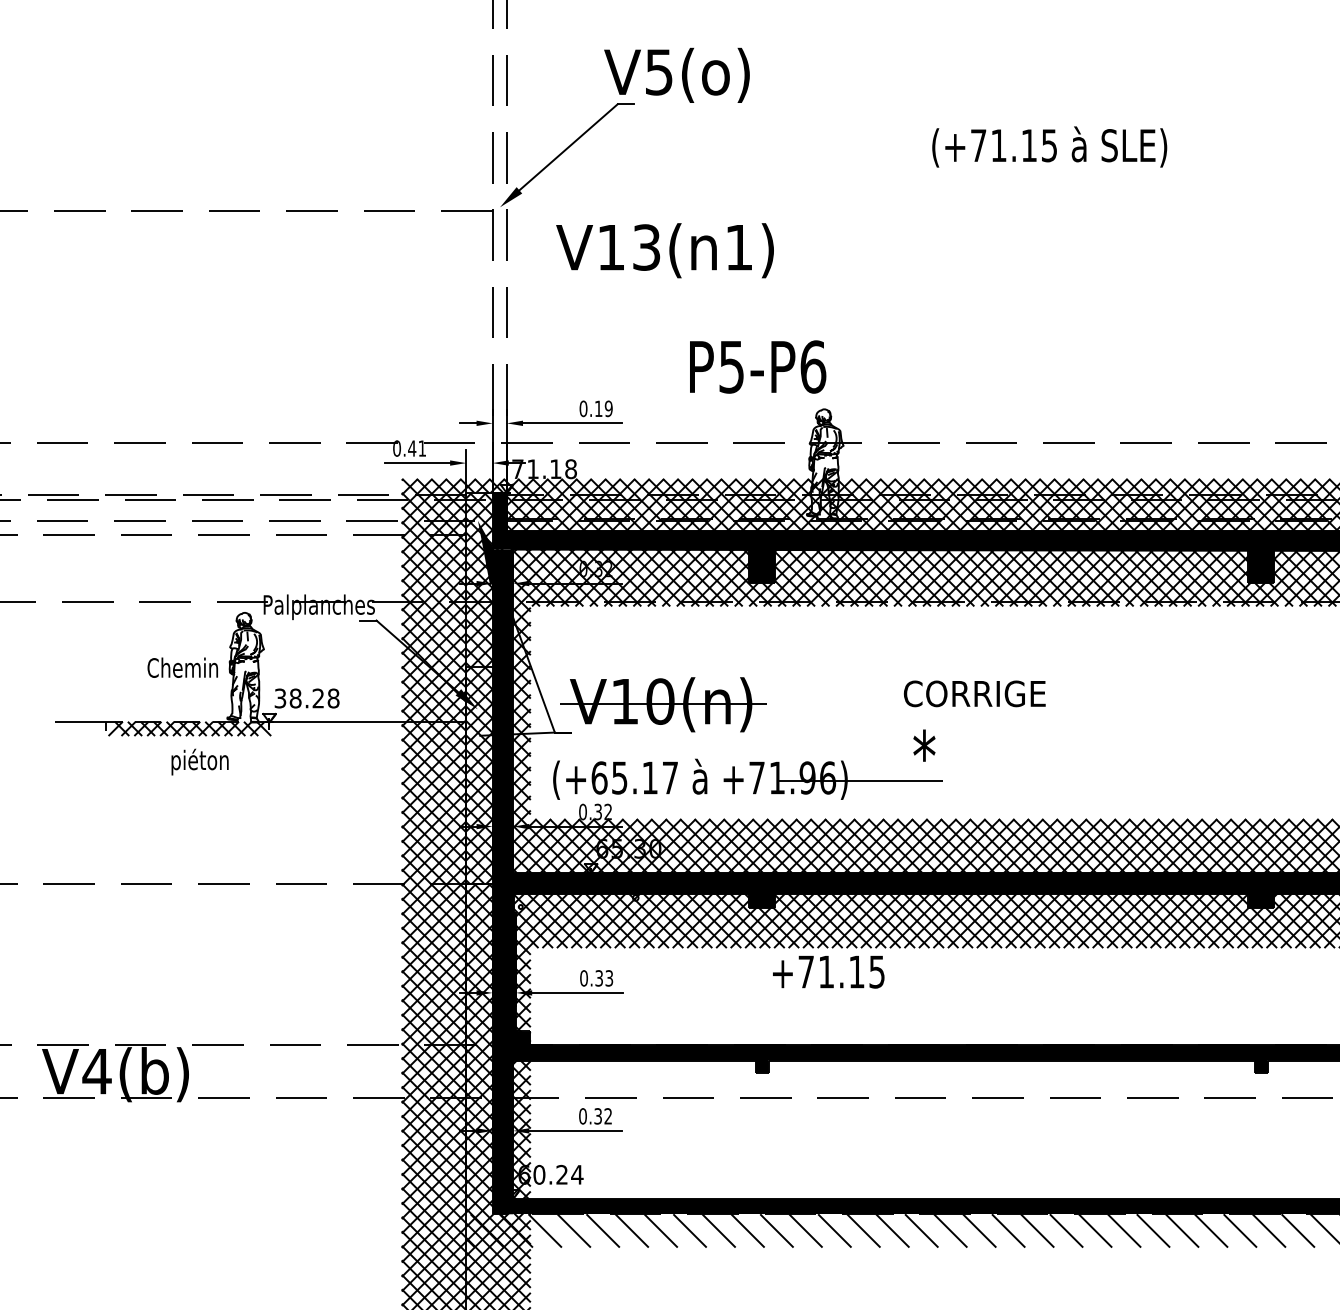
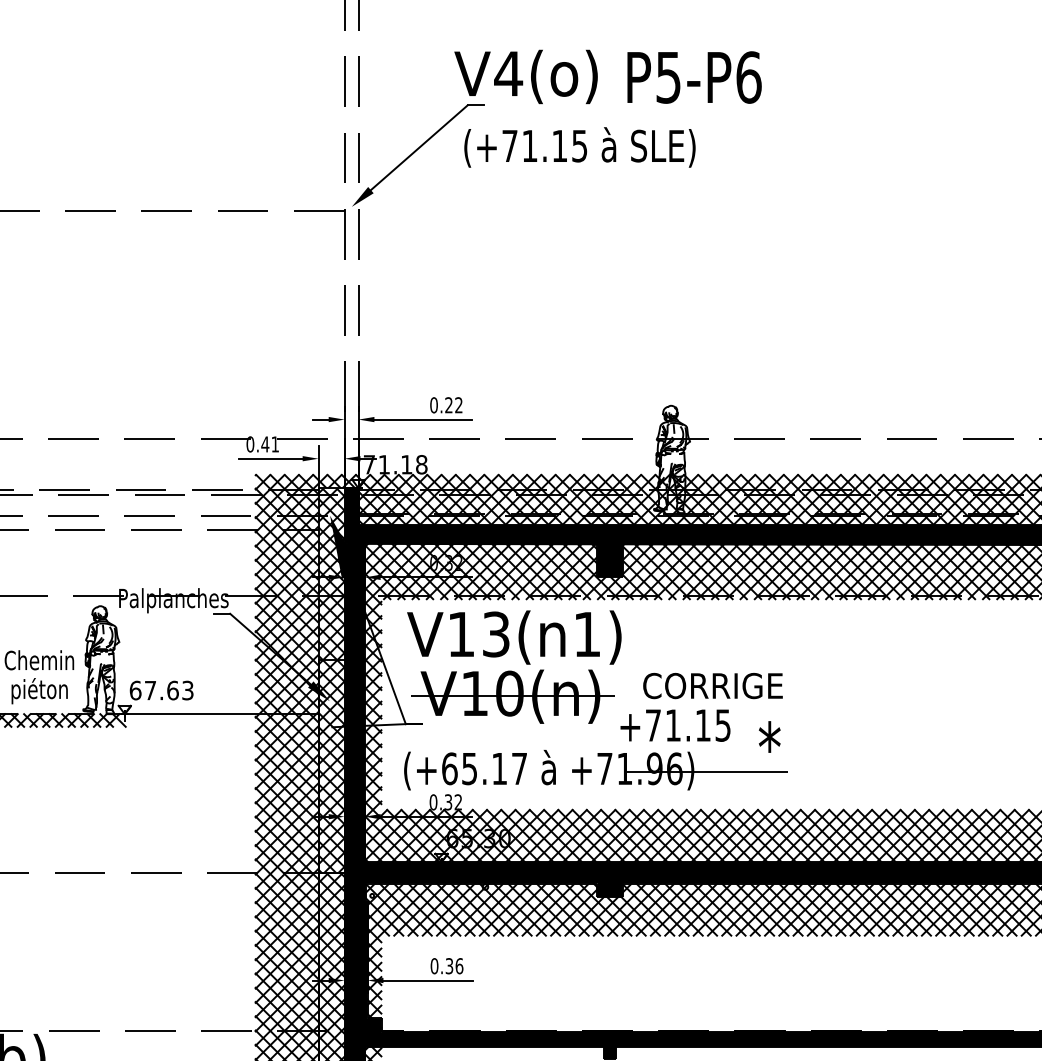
text: (658, 72) -> (507, 74), V5(o) -> V4(o)
text: (1049, 146) -> (579, 146), moved
text: (664, 250) -> (513, 637), moved
text: (758, 366) -> (694, 77), moved
text: (603, 408) -> (453, 404), 0.19 -> 0.22
text: (974, 693) -> (712, 685), moved
text: (306, 698) -> (161, 690), 38.28 -> 67.63
text: (199, 761) -> (39, 690), moved
text: (828, 972) -> (675, 726), moved
text: (609, 978) -> (459, 966), 0.33 -> 0.36

